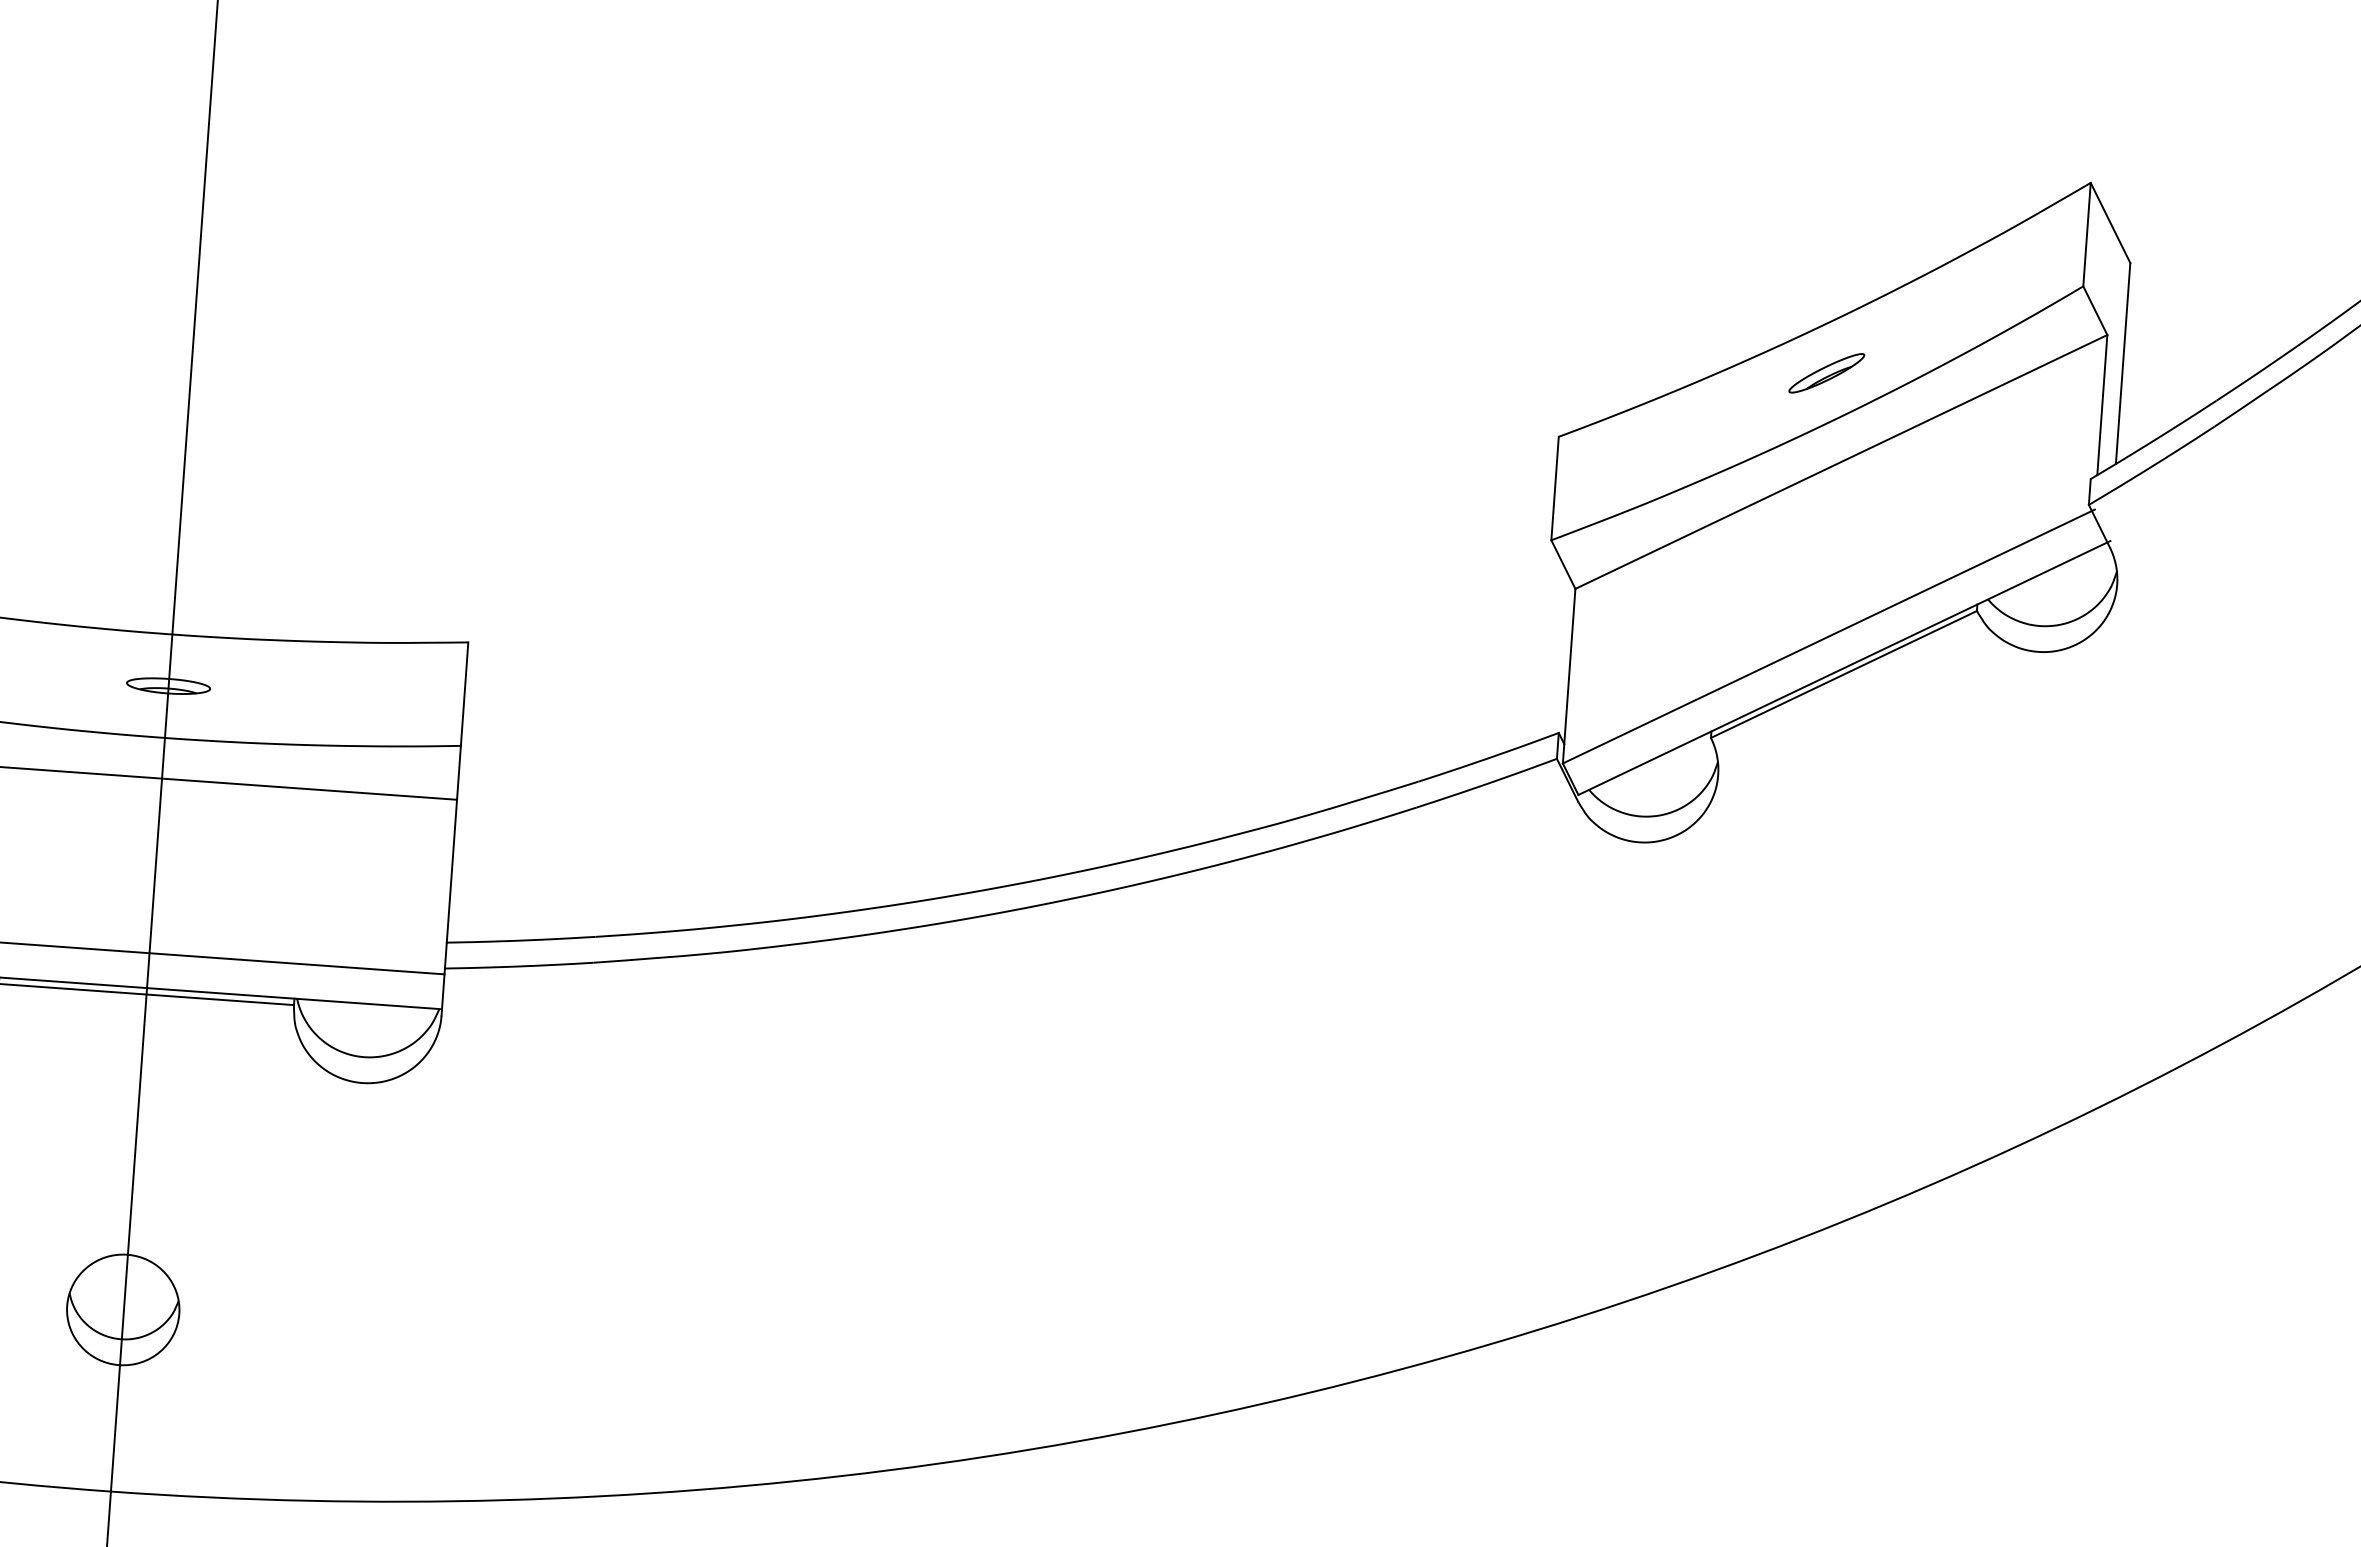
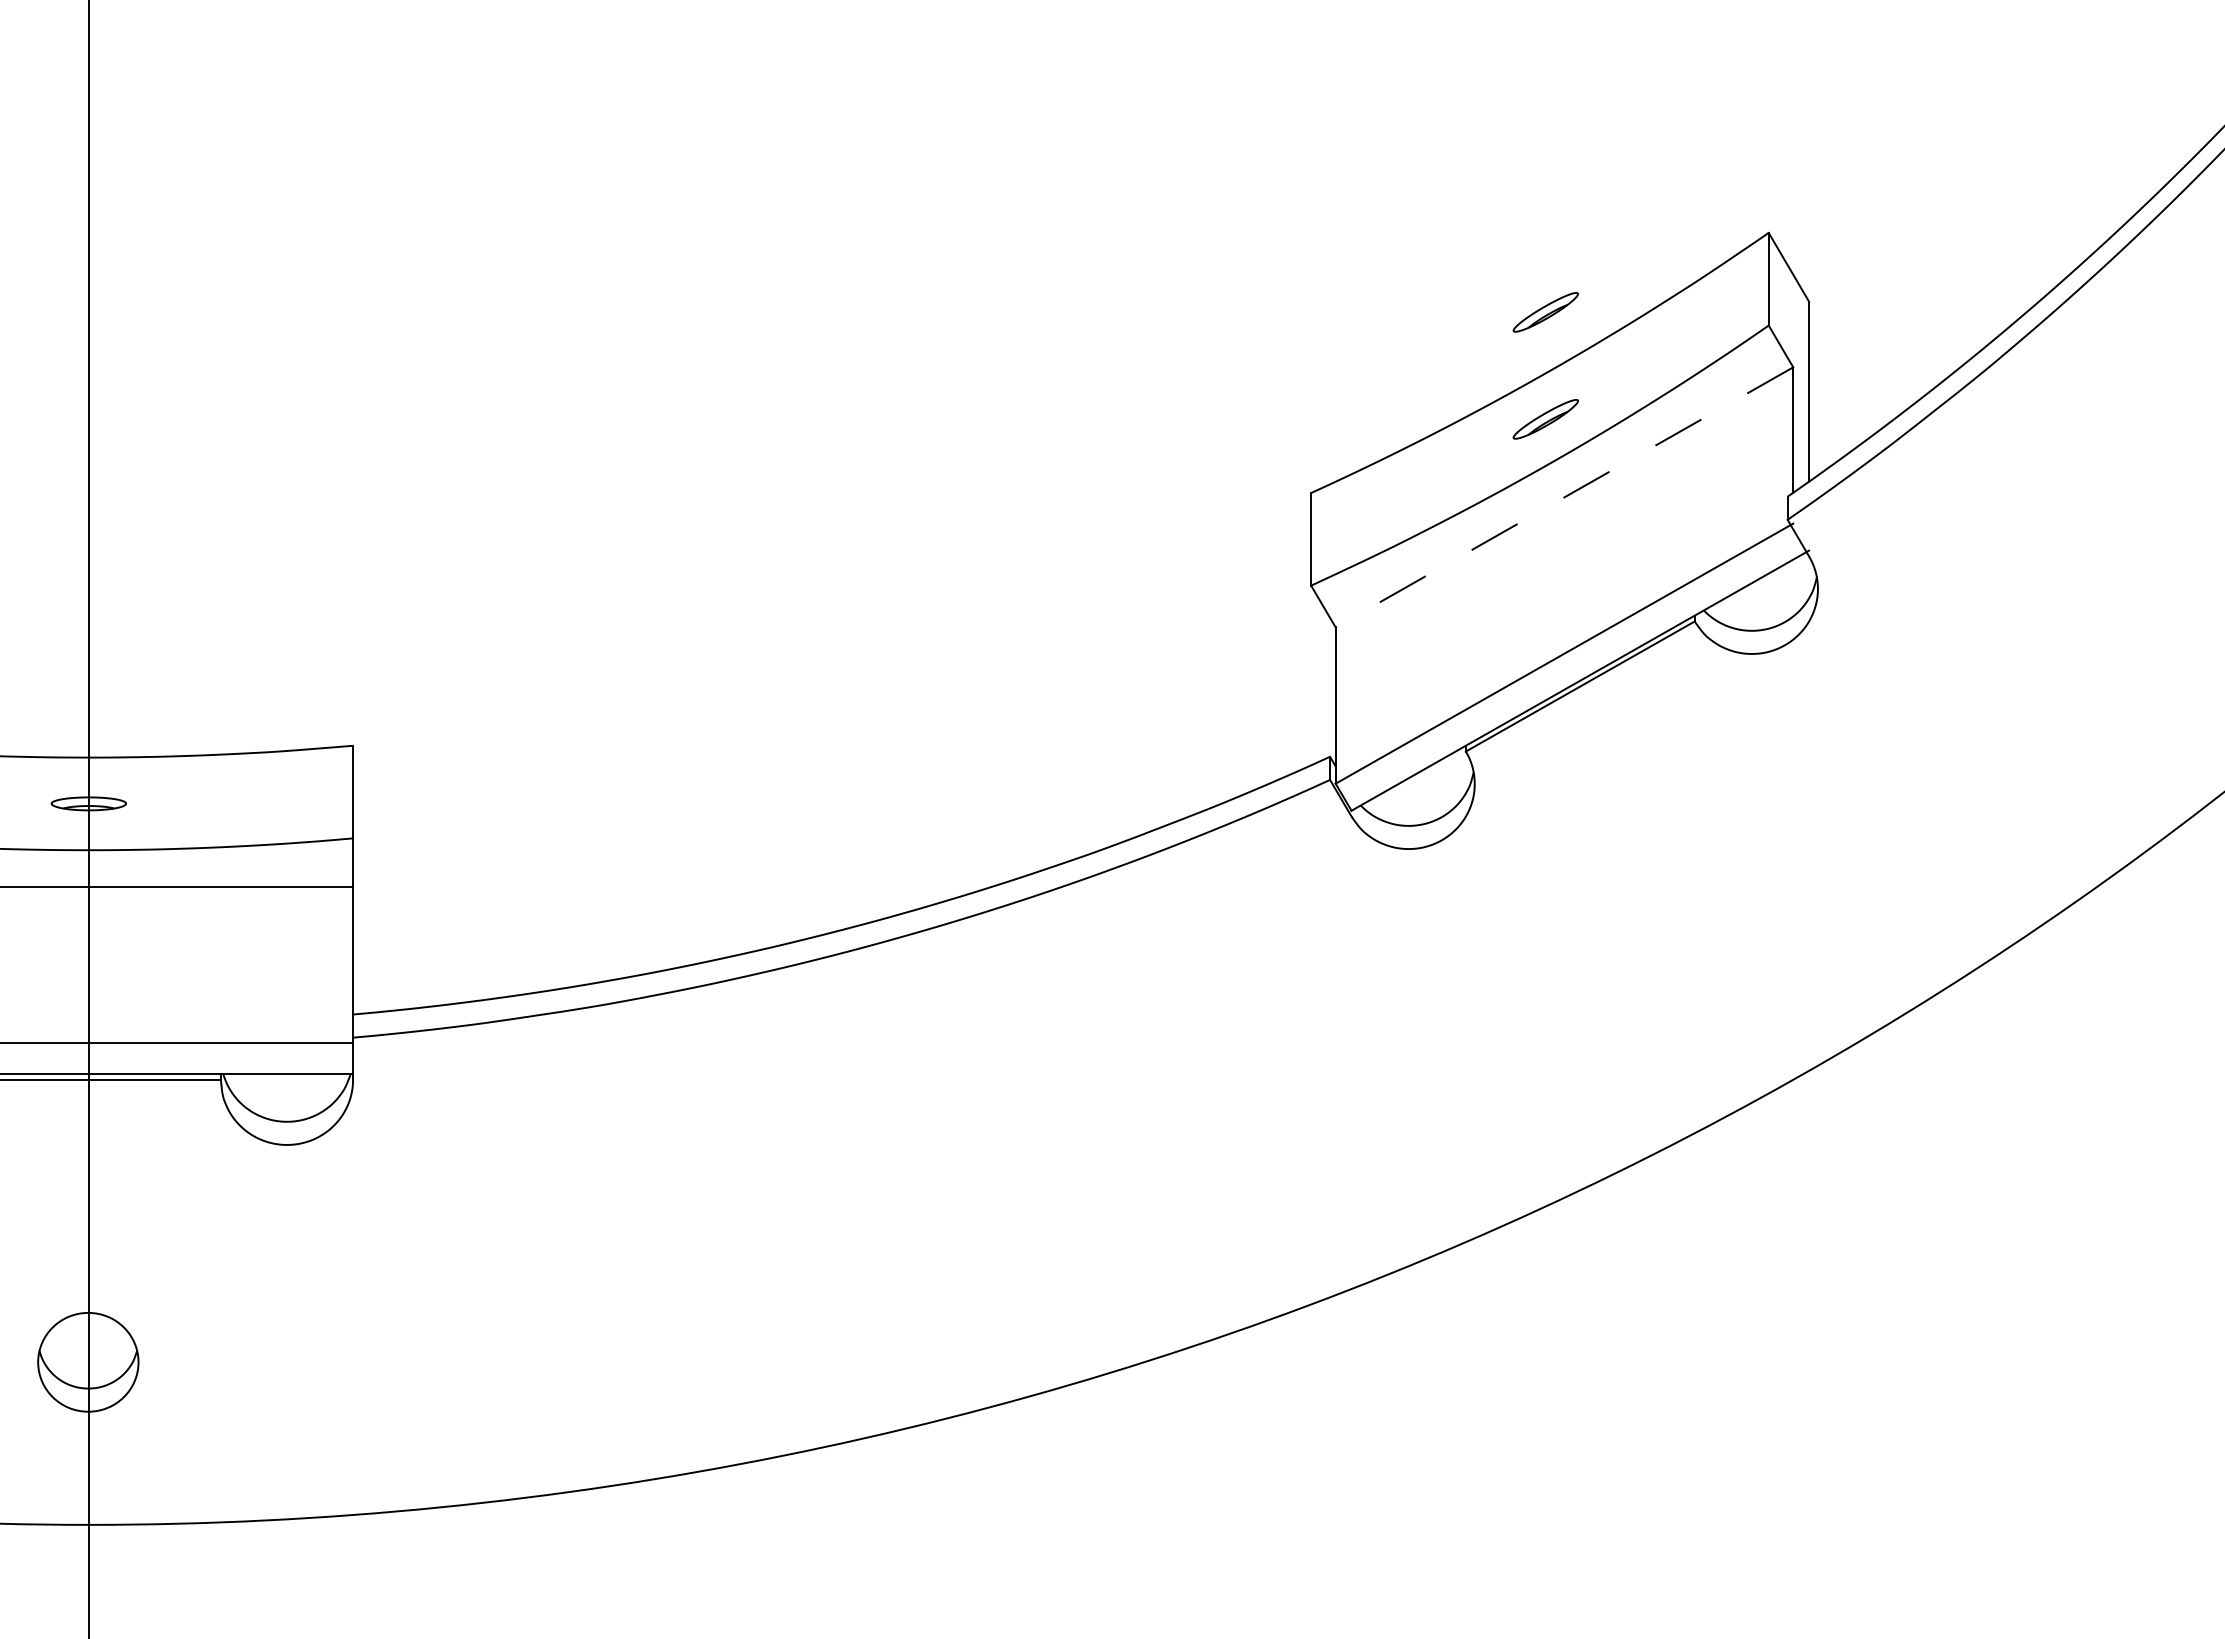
part: (1834, 253) -> (1545, 312), added
line: (1841, 462) -> (1564, 497), solid -> dashed

